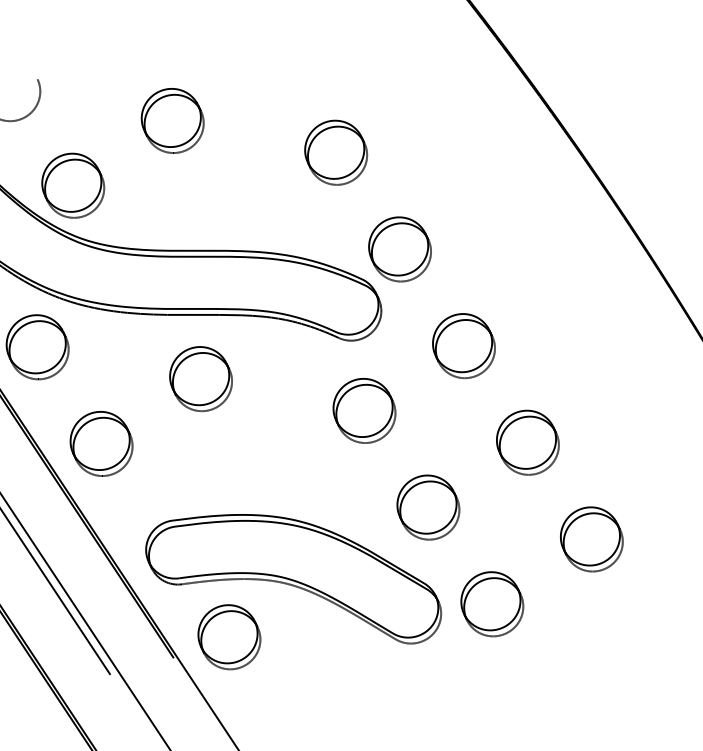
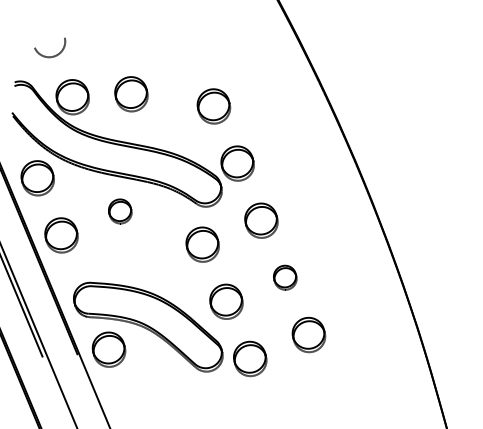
part: (172, 121) -> (131, 94), moved
part: (201, 379) -> (120, 211), size x0.7
part: (528, 441) -> (285, 277), size x0.7

